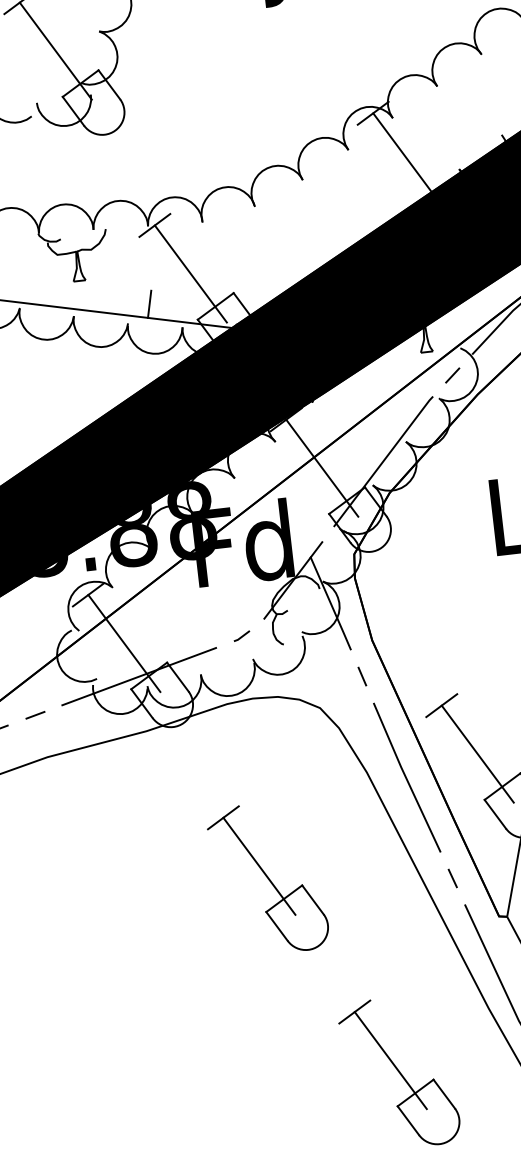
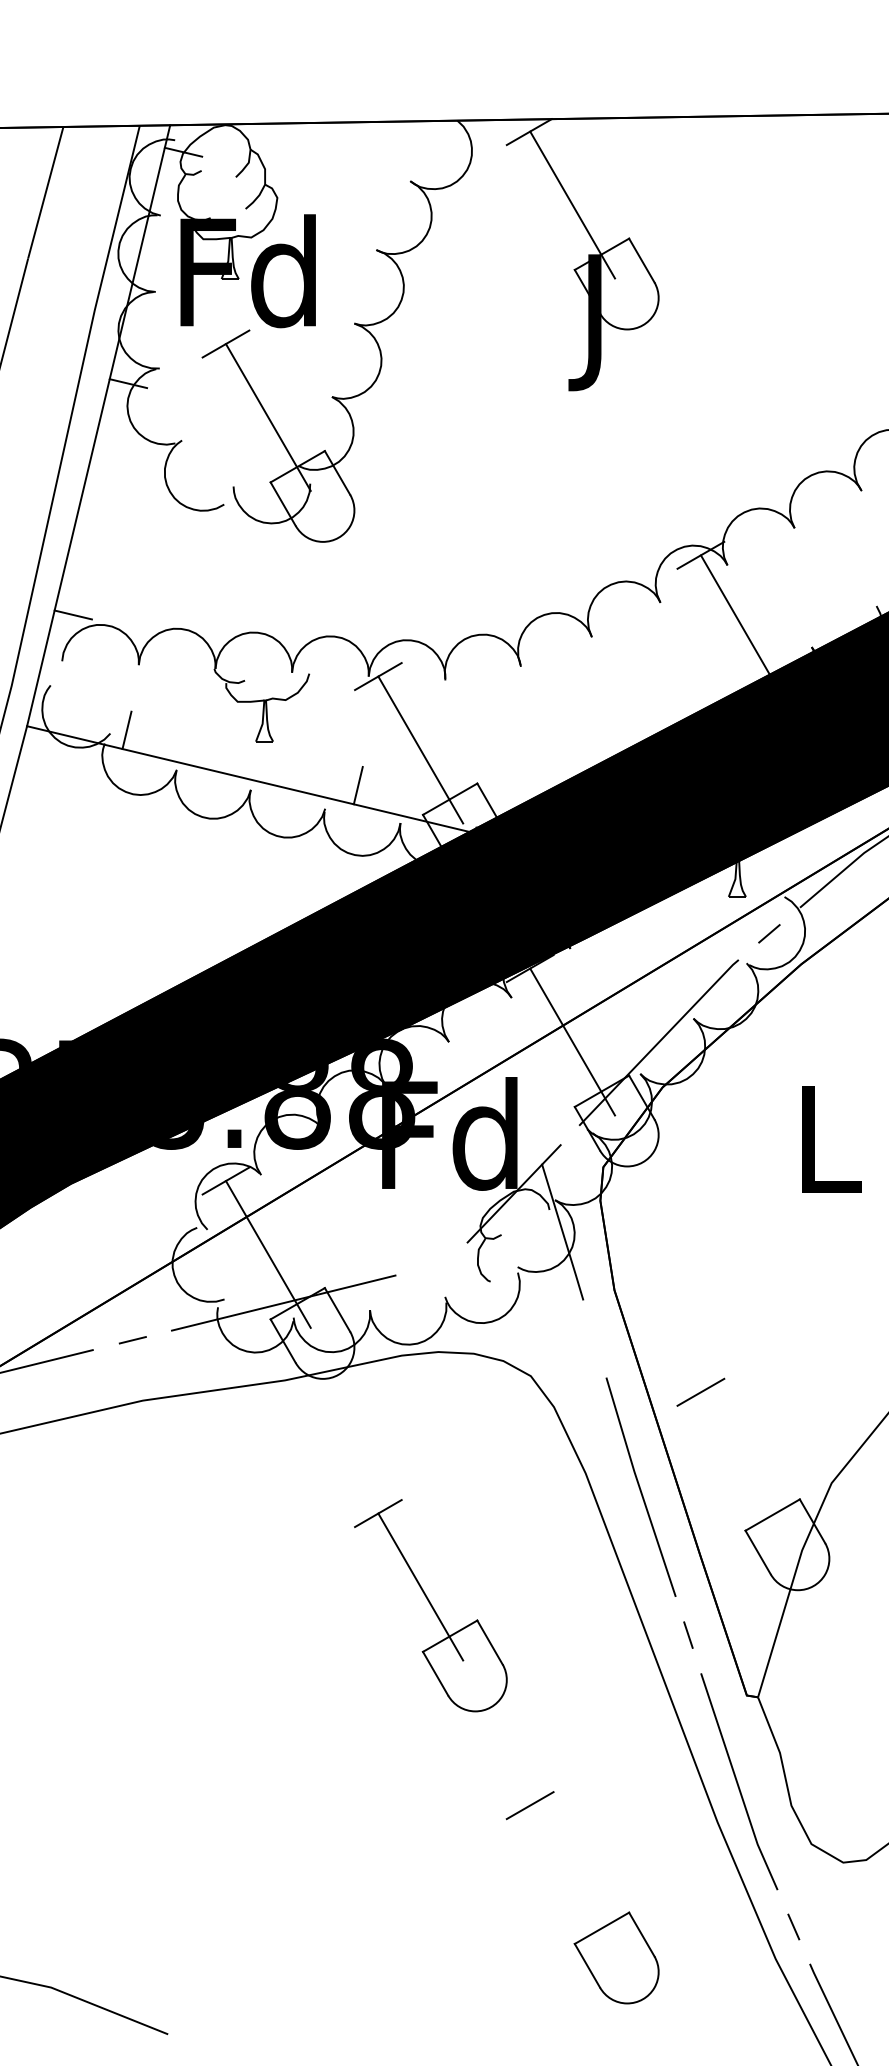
line: (242, 635) -> (434, 1262), removed
line: (362, 676) -> (594, 1338), removed
line: (477, 754) -> (742, 1465), removed
line: (390, 1060) -> (572, 1878), removed

